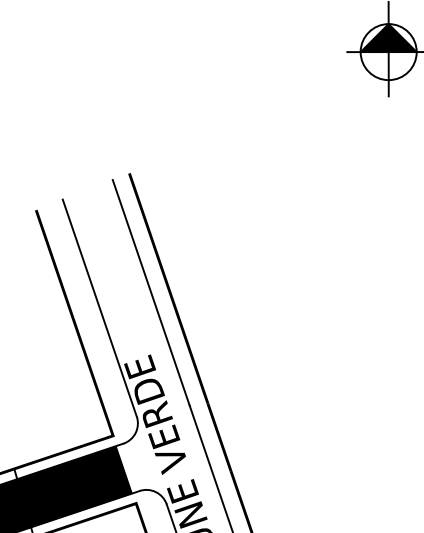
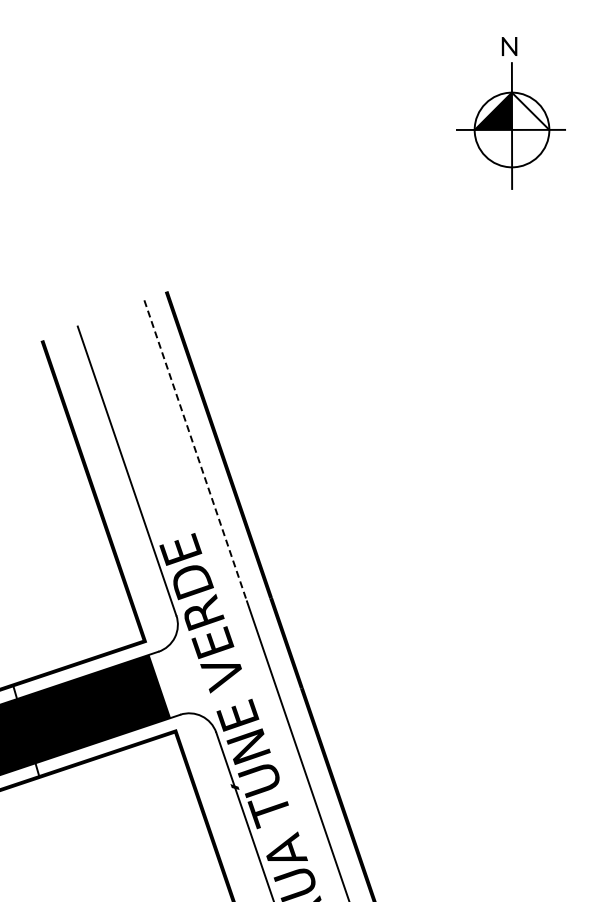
fill: (402, 38) -> (530, 111), removed
line: (151, 293) -> (195, 451), solid -> dashed

